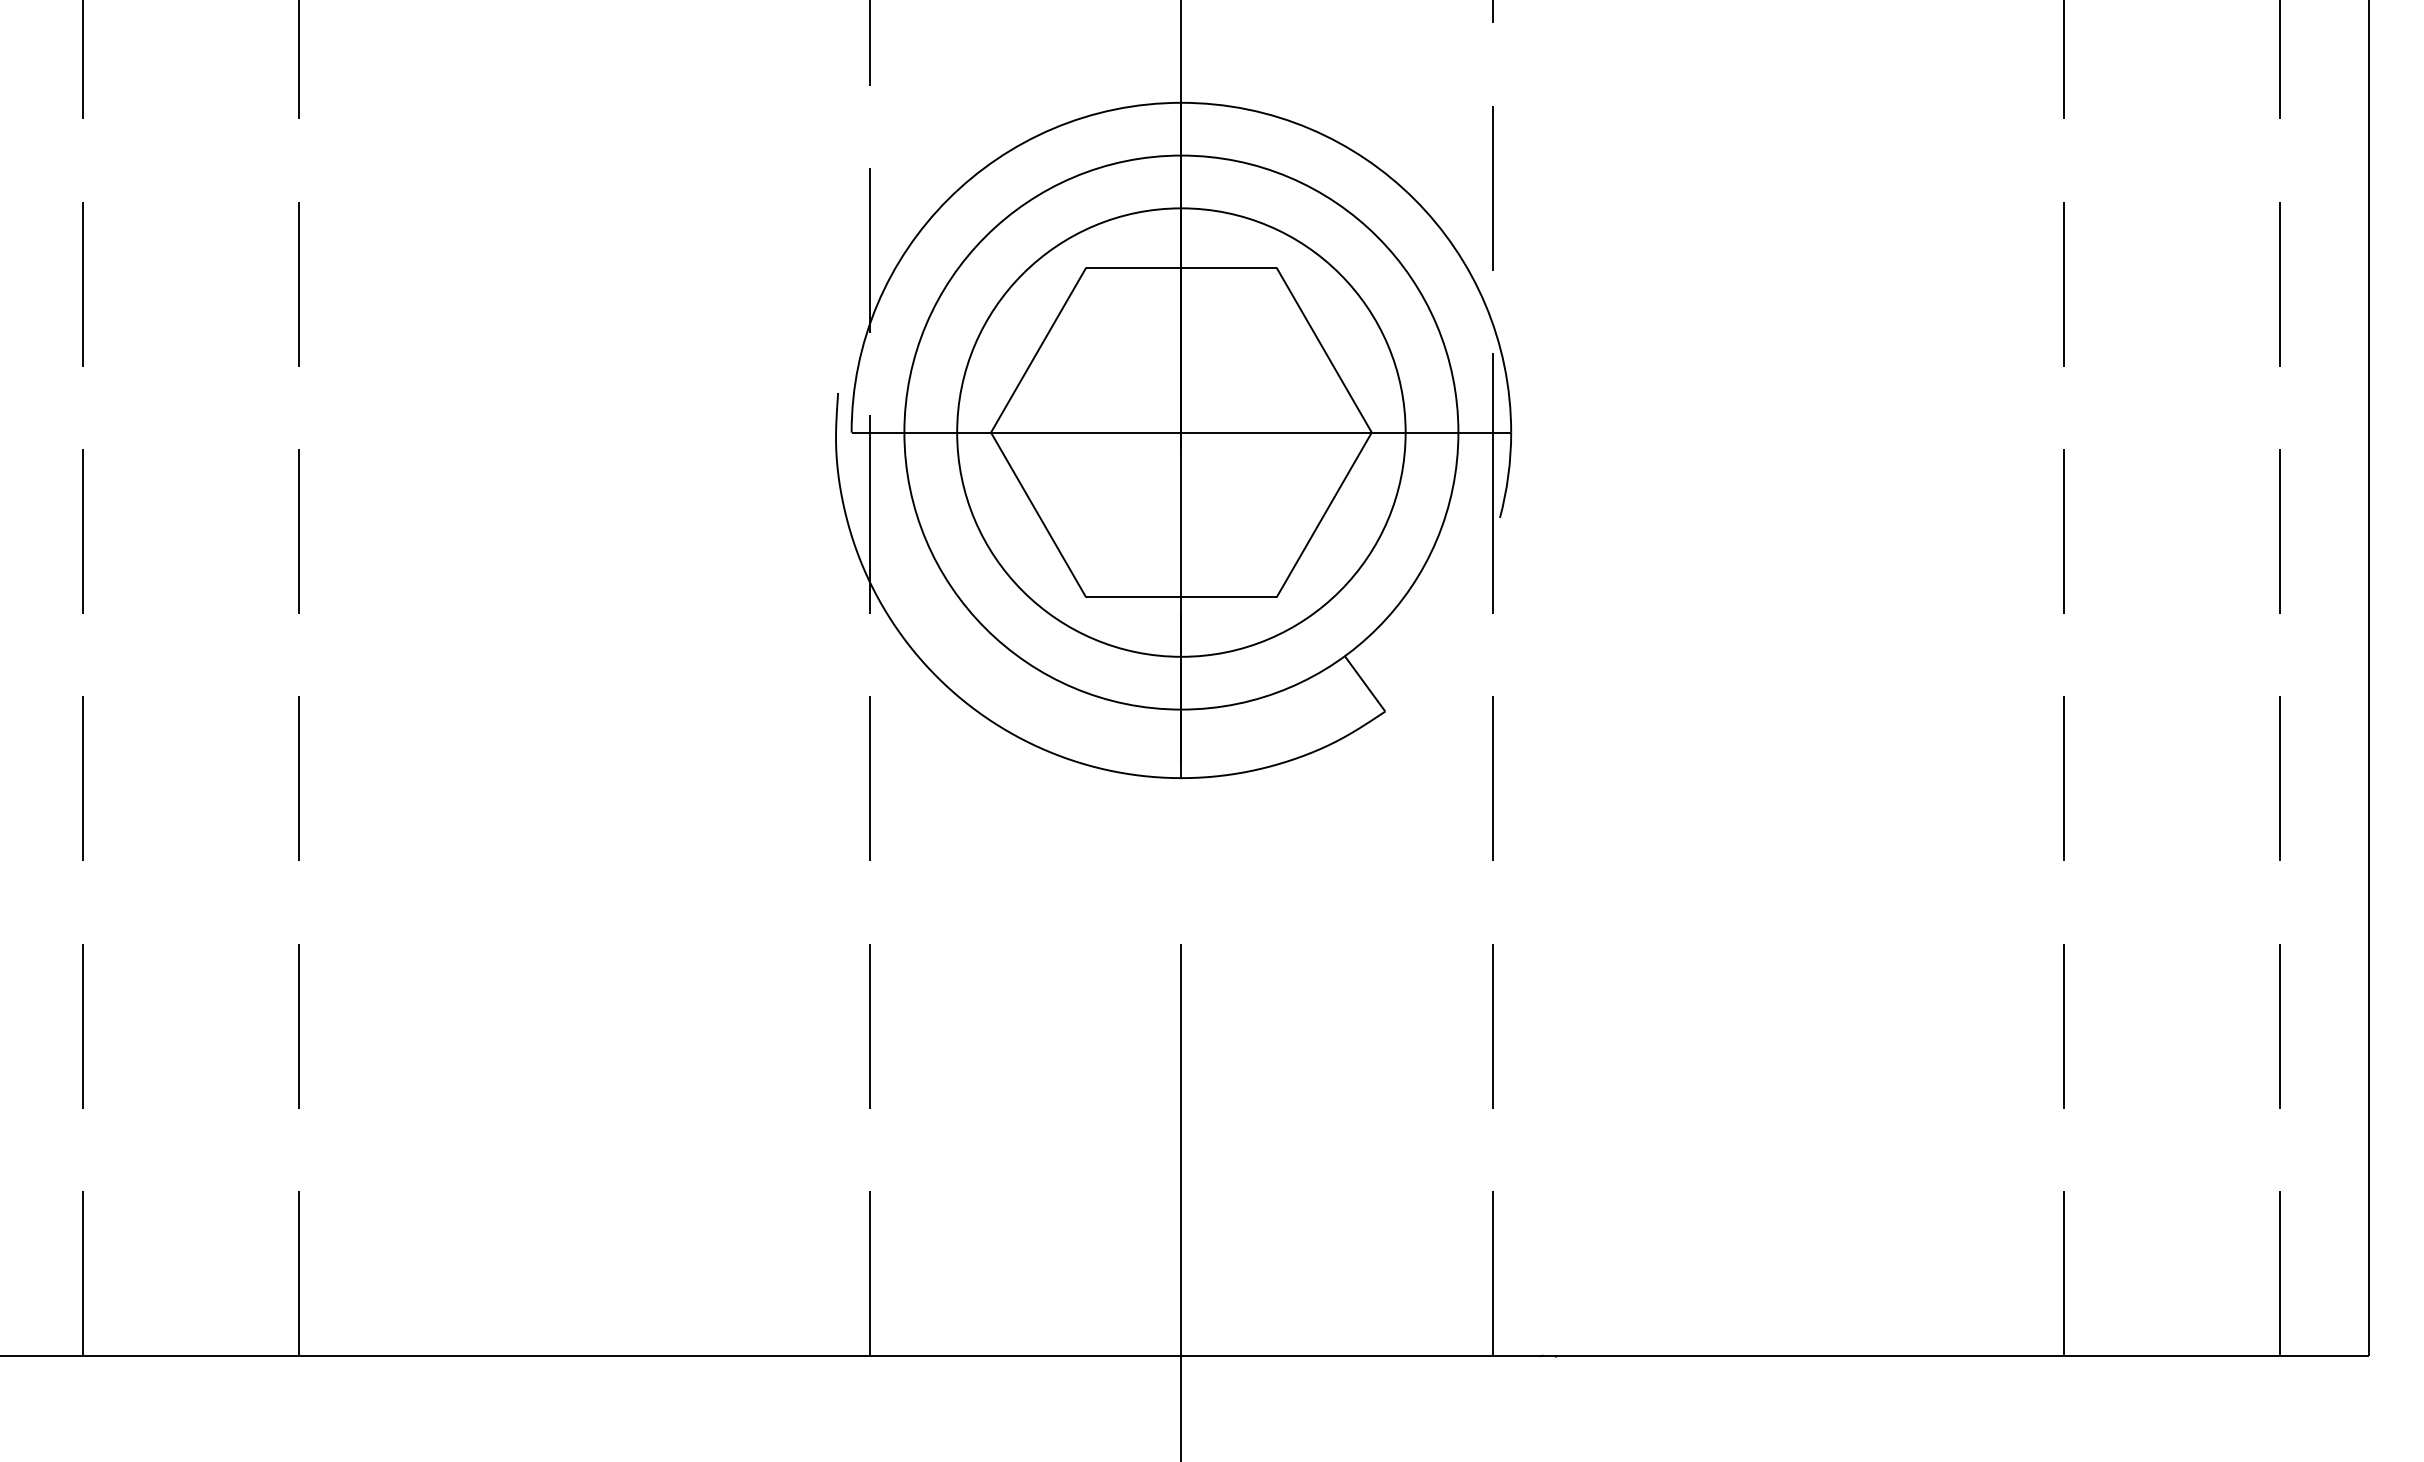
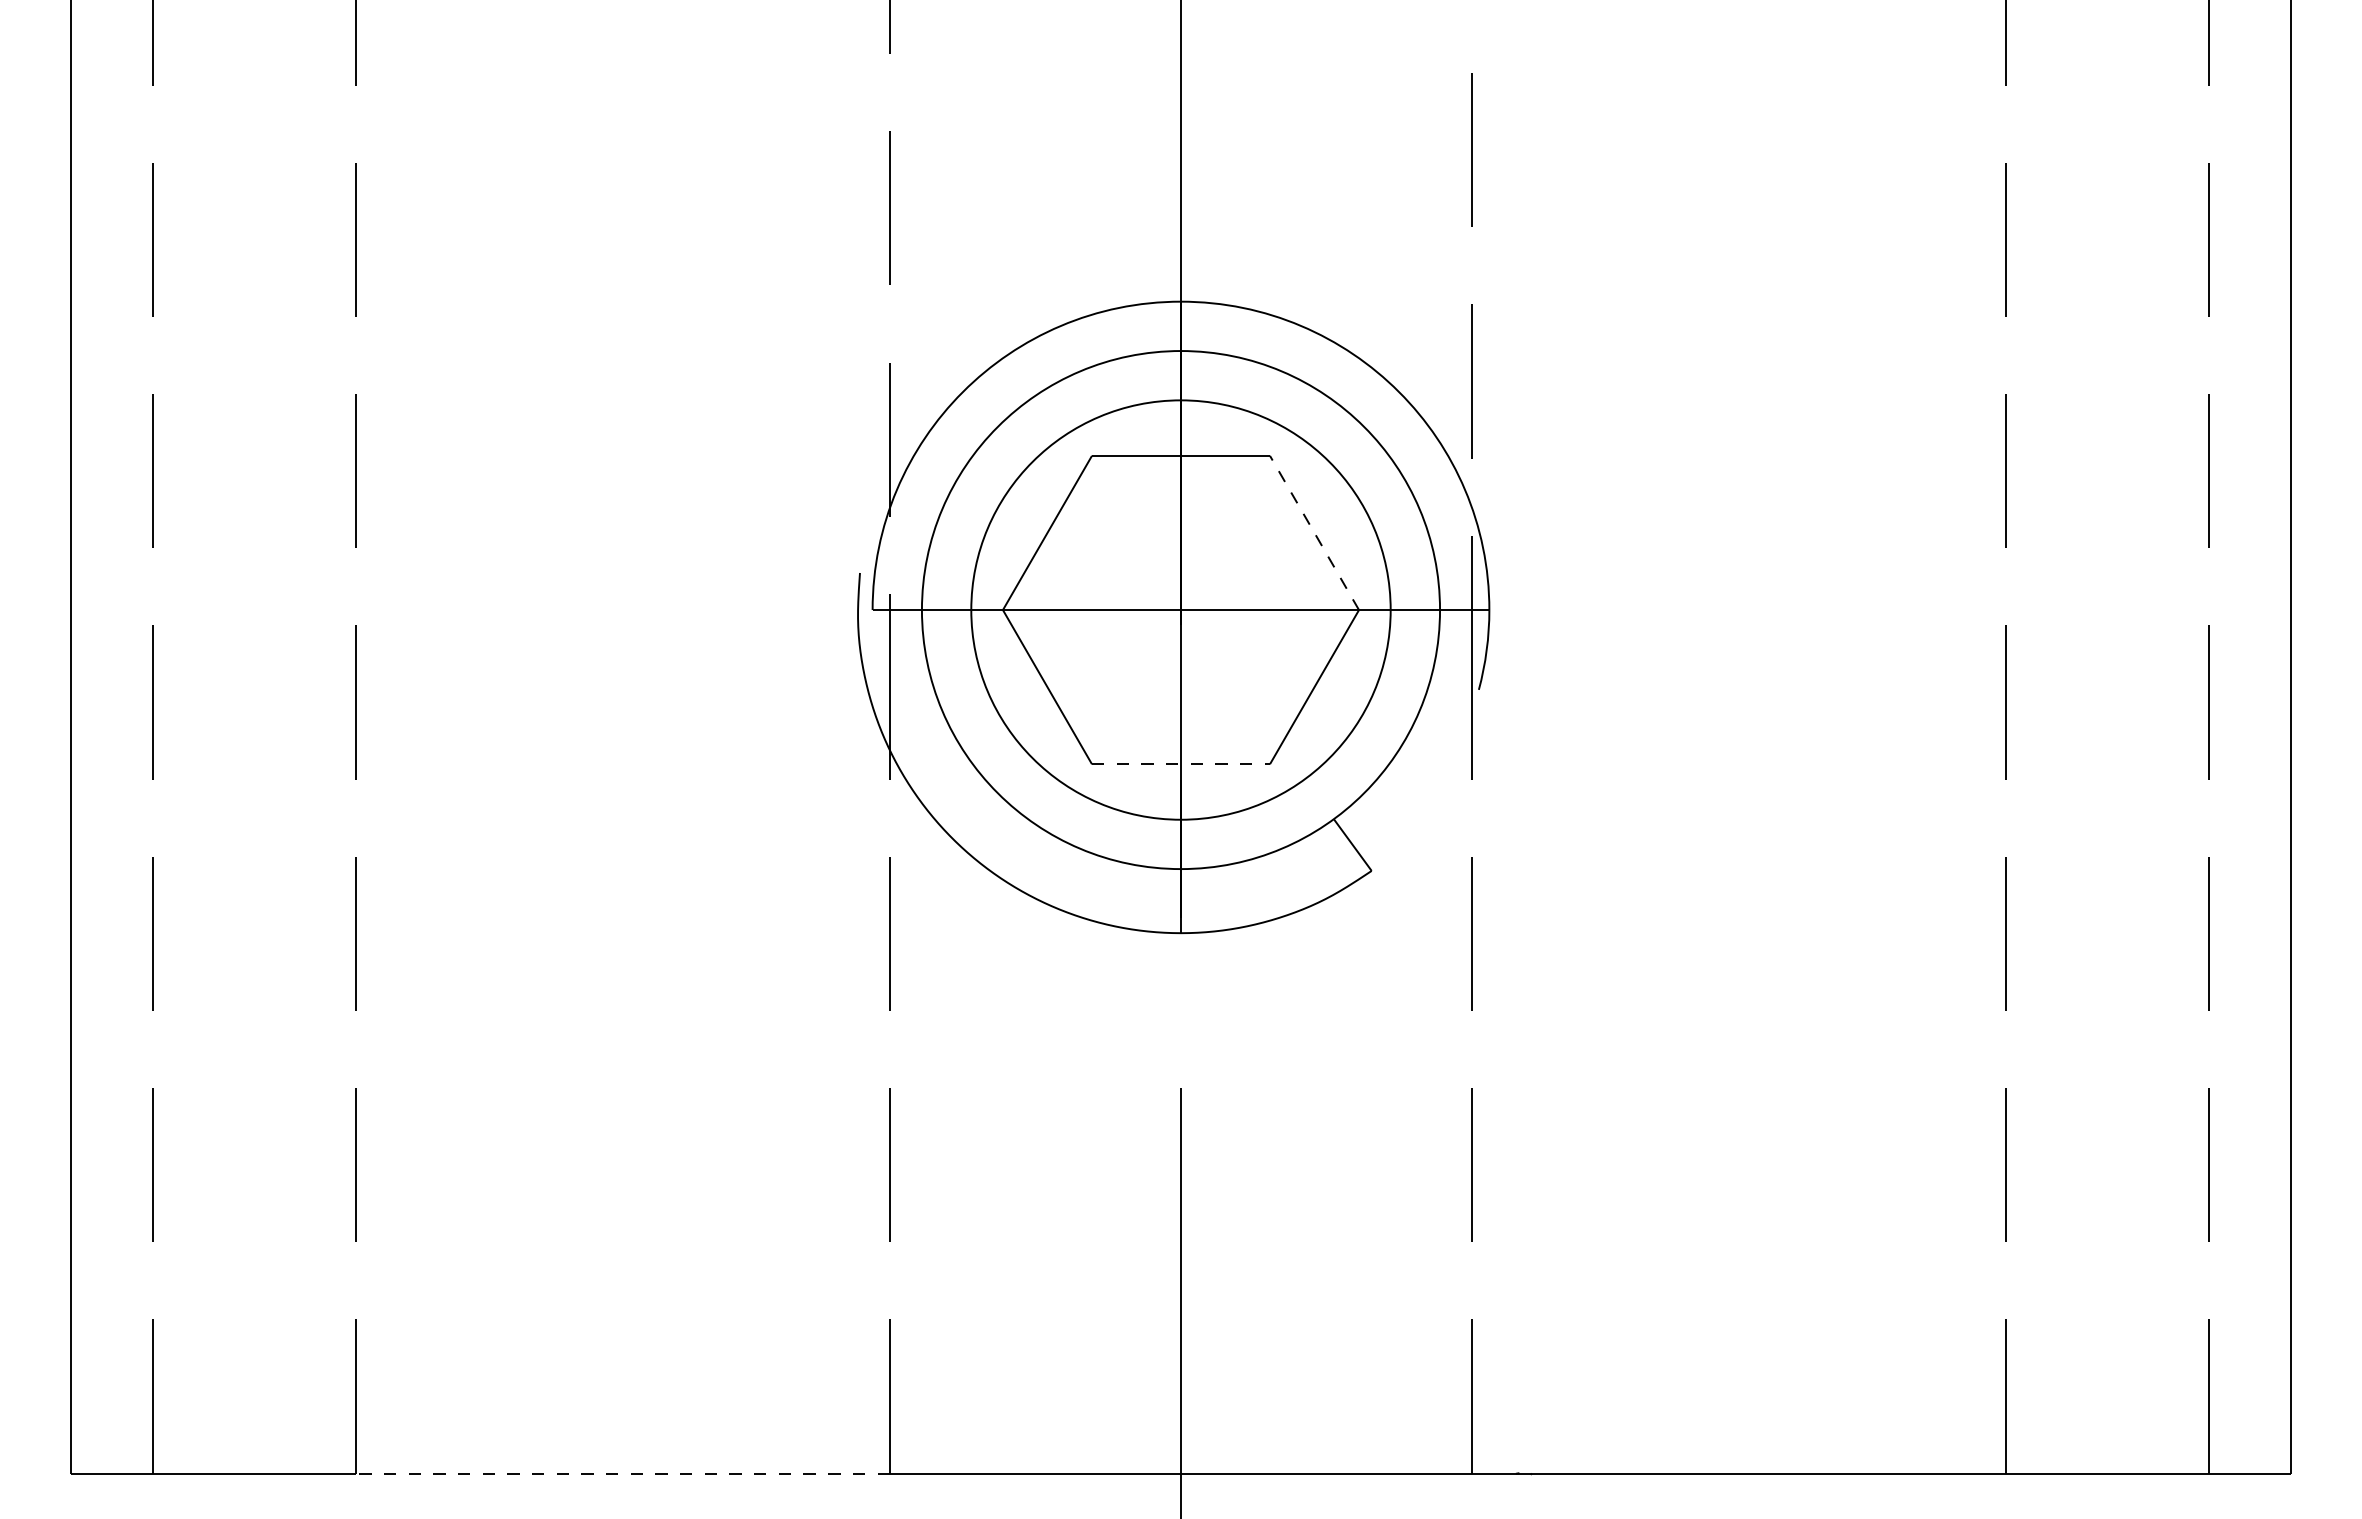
line: (1324, 349) -> (1314, 532), solid -> dashed
line: (1181, 597) -> (1181, 764), solid -> dashed
line: (584, 1355) -> (622, 1473), solid -> dashed

